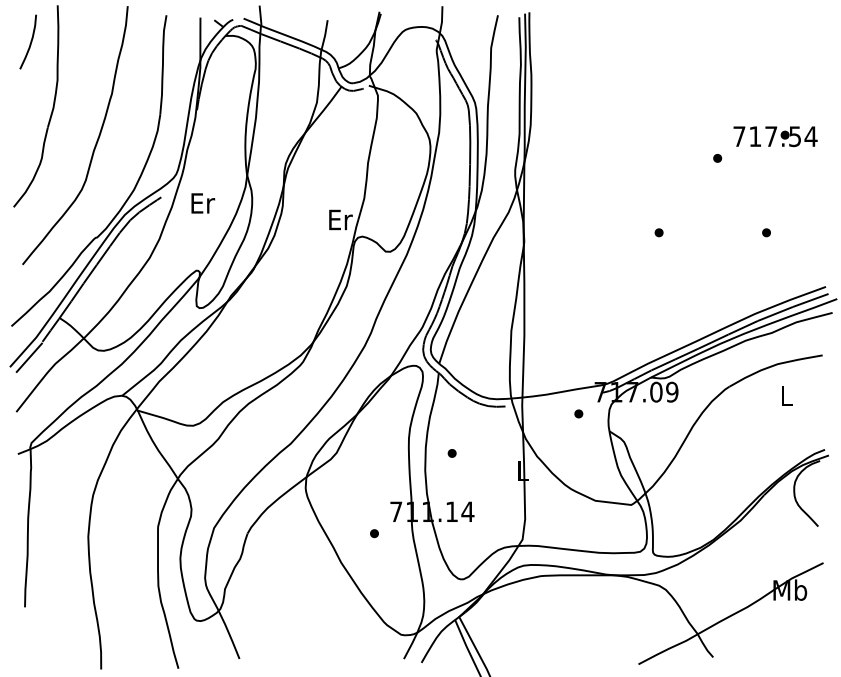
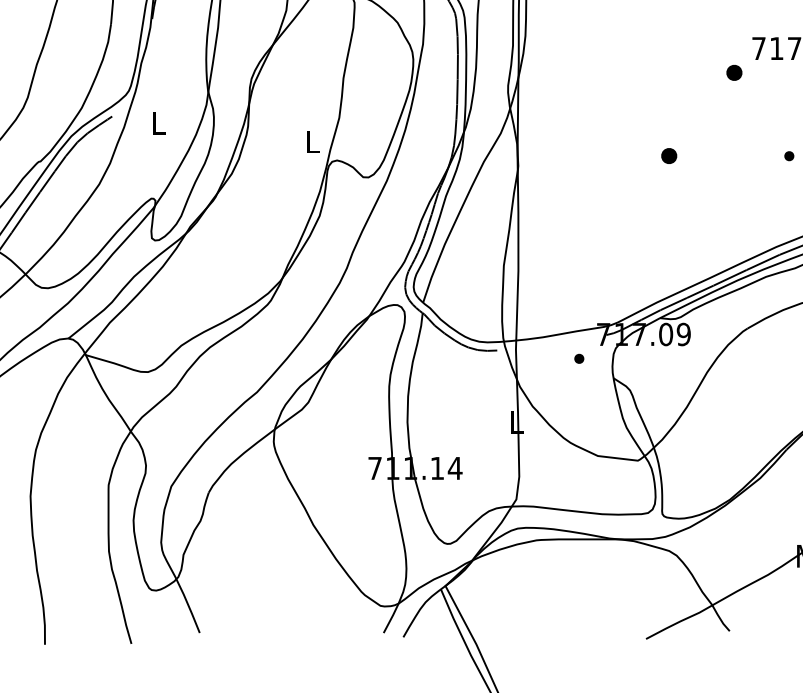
part: (717, 158) -> (734, 73), size x1.6
text: (203, 203) -> (159, 123), Er -> L
text: (340, 219) -> (312, 141), Er -> L
part: (658, 232) -> (668, 155), size x1.6
part: (451, 453) -> (436, 403), removed
part: (374, 533) -> (350, 492), removed

